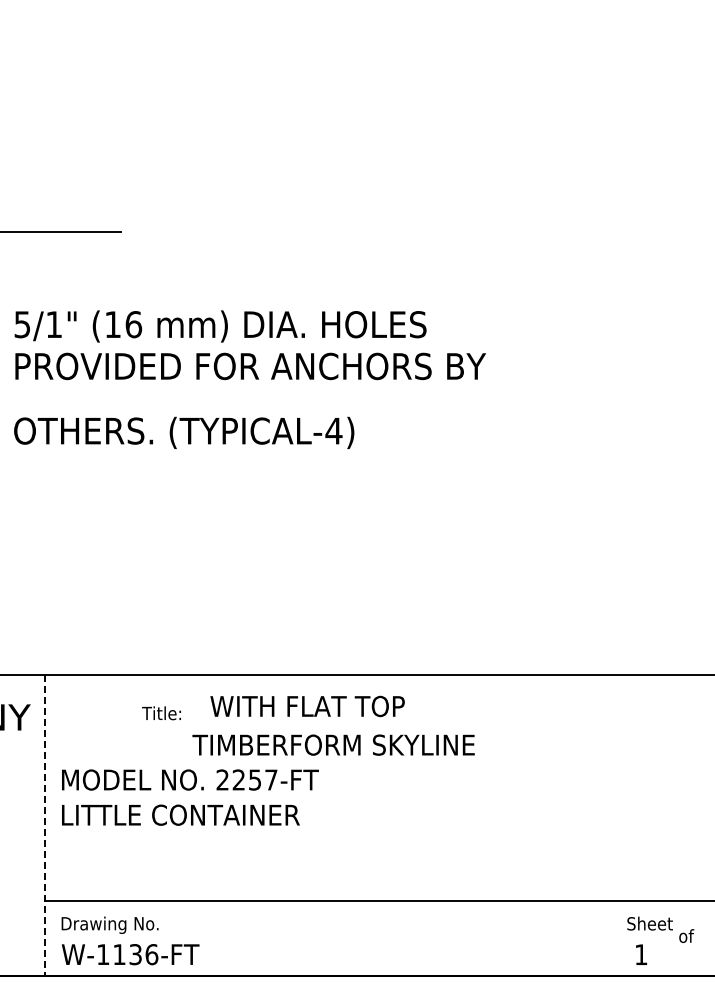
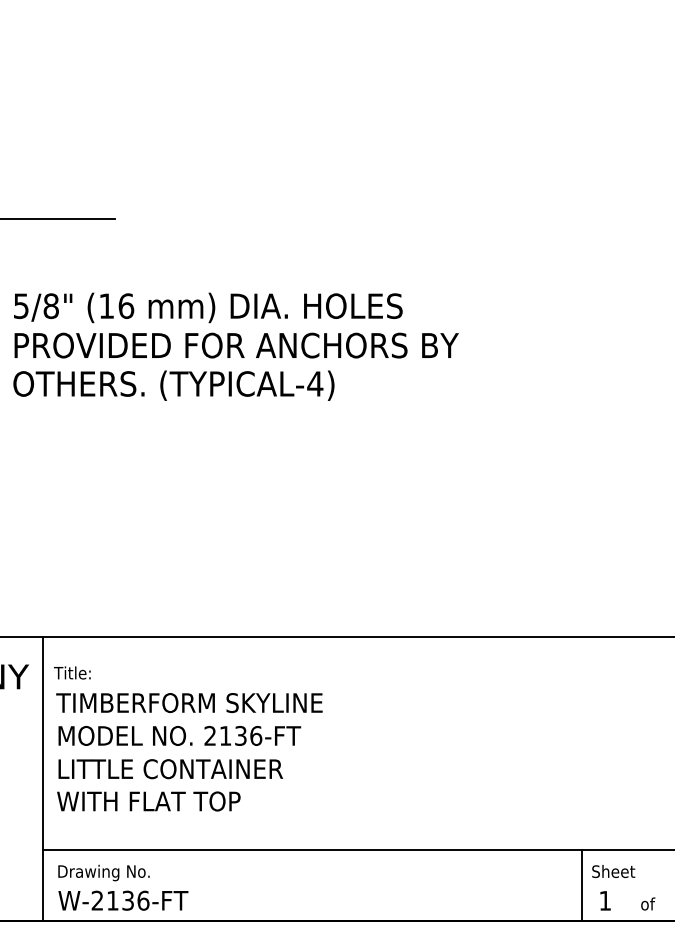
text: (54, 324) -> (51, 306), 5/1" -> 5/8"
text: (184, 432) -> (174, 385), moved
text: (307, 706) -> (148, 801), moved
text: (161, 713) -> (72, 673), moved
text: (333, 744) -> (189, 702), moved
text: (254, 779) -> (240, 735), 2257-FT -> 2136-FT
line: (44, 825) -> (42, 778), dashed -> solid
text: (686, 935) -> (648, 903), moved
line: (616, 937) -> (581, 884), added
text: (103, 954) -> (97, 900), W-1136-FT -> W-2136-FT

